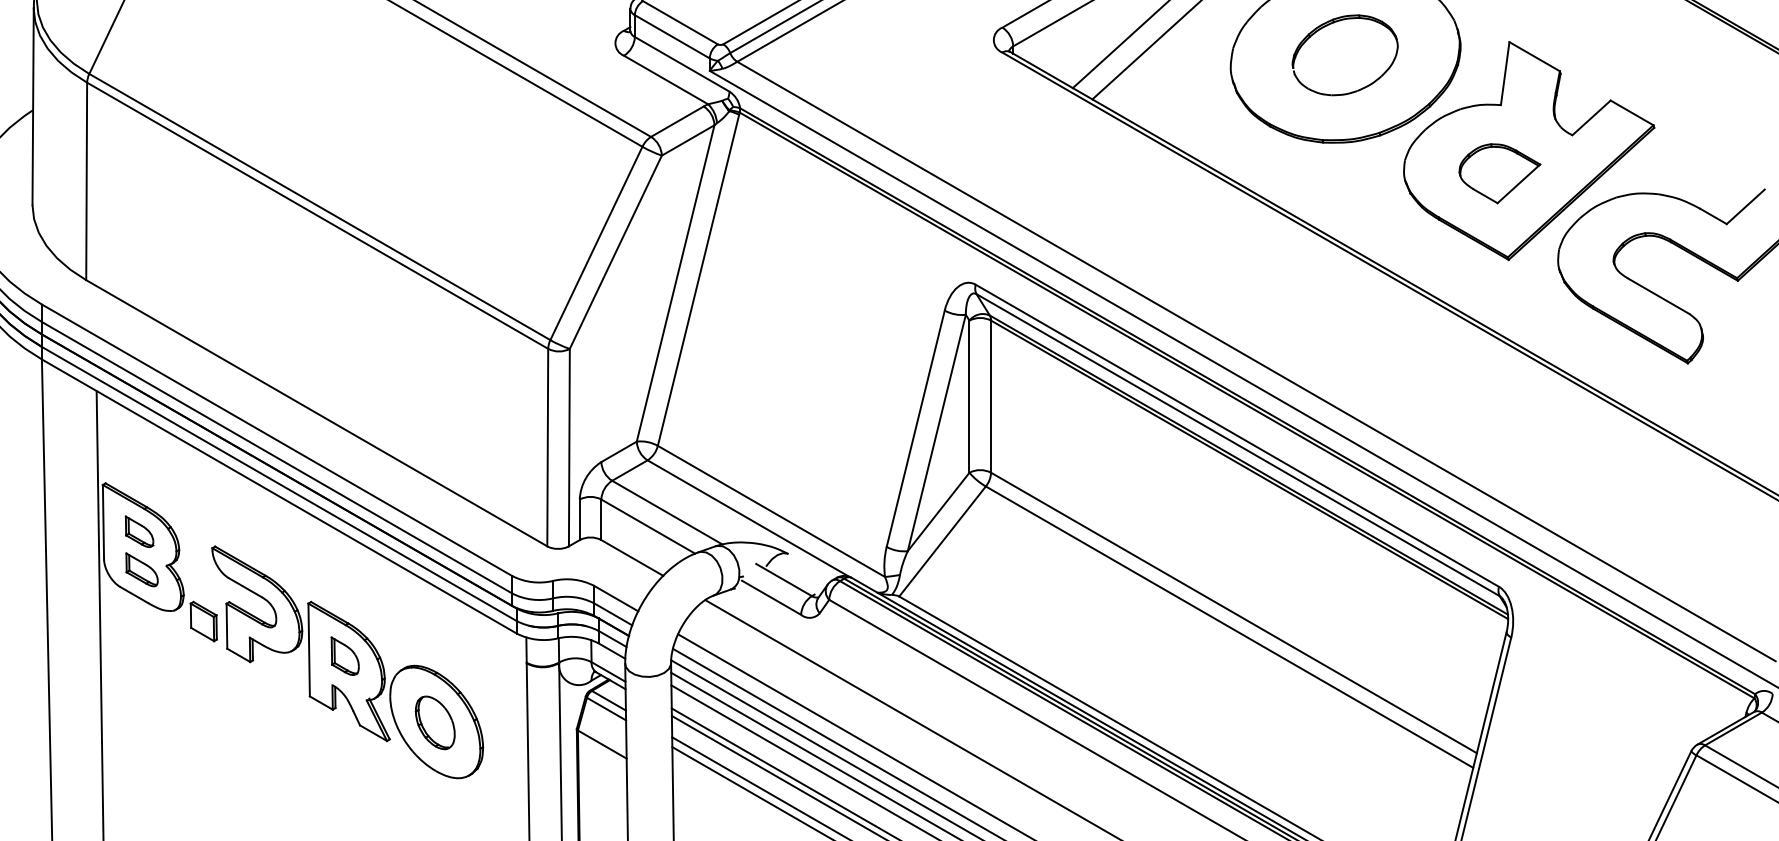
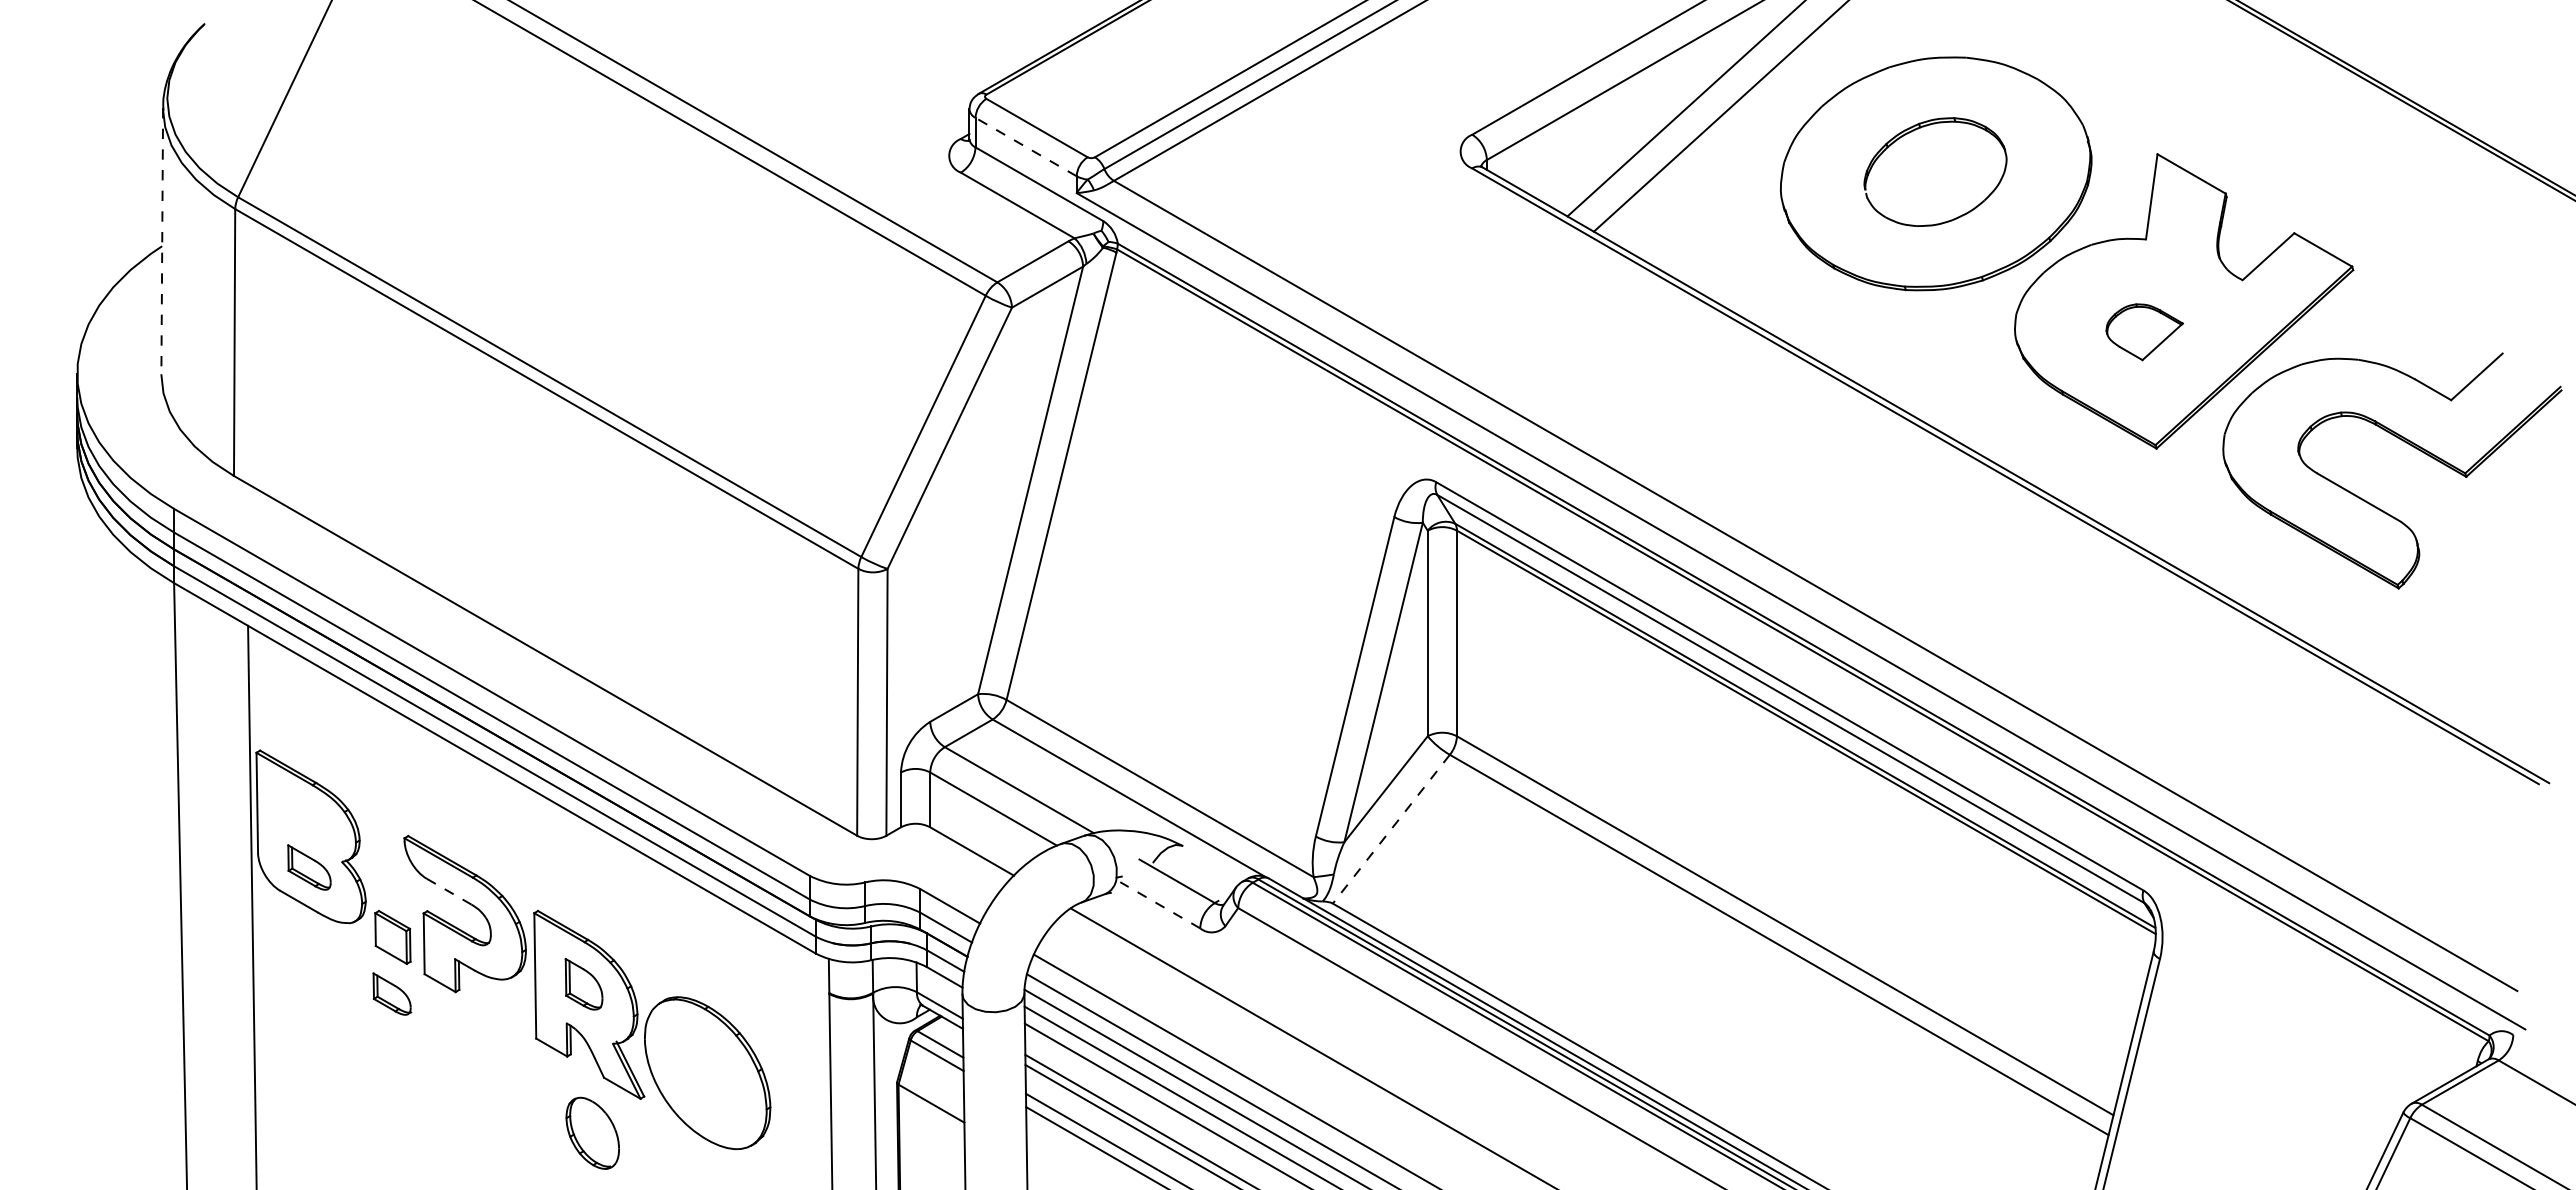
line: (671, 36) -> (1025, 146), solid -> dashed
line: (33, 106) -> (162, 241), solid -> dashed
part: (1499, 173) -> (2144, 332), size x0.7
part: (139, 531) -> (392, 993), moved
line: (942, 541) -> (1391, 829), solid -> dashed
line: (245, 587) -> (449, 891), solid -> dashed
line: (771, 597) -> (1159, 905), solid -> dashed
part: (435, 722) -> (592, 1132), moved

